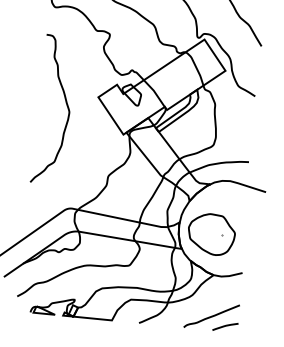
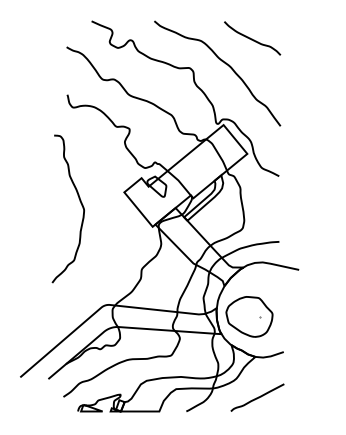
curve: (65, 103) -> (79, 201), moved
line: (224, 326) -> (271, 406), removed

